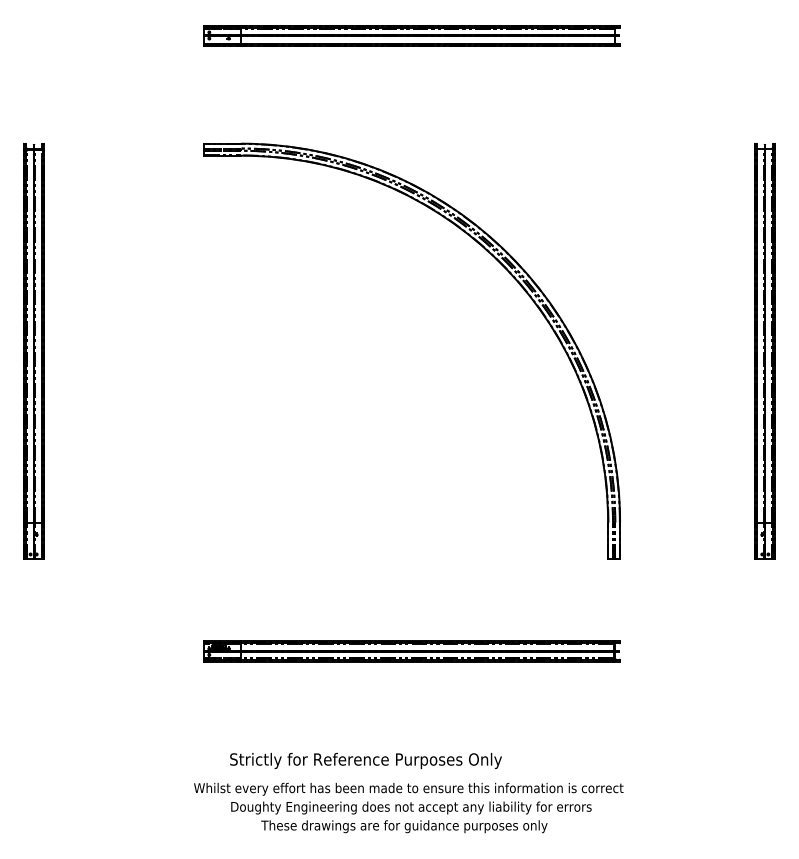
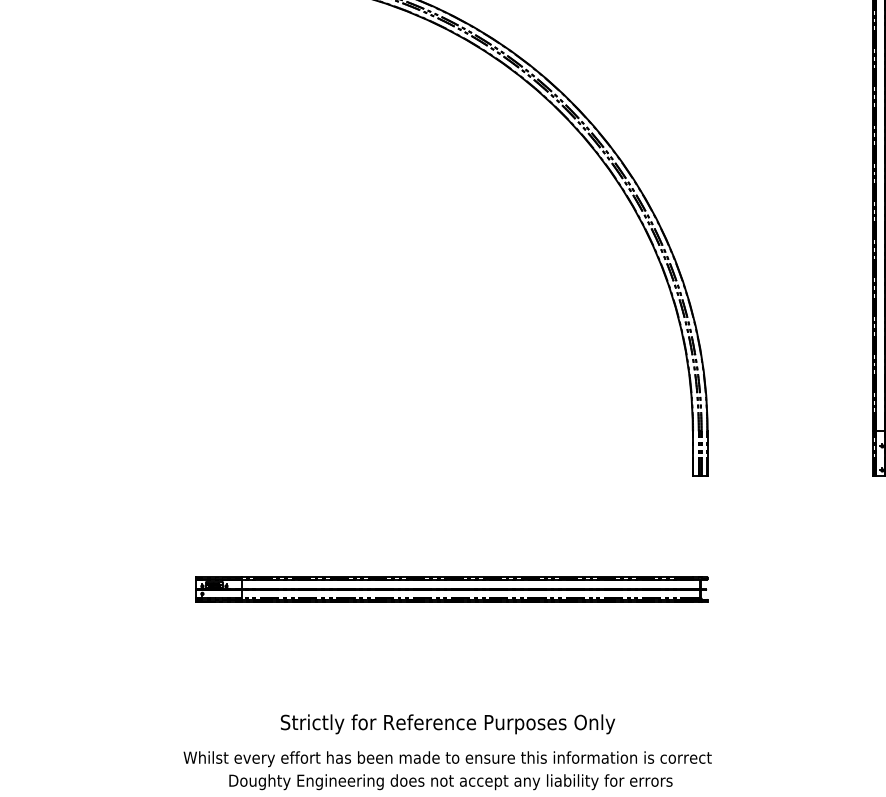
text: (365, 760) -> (447, 723), moved

